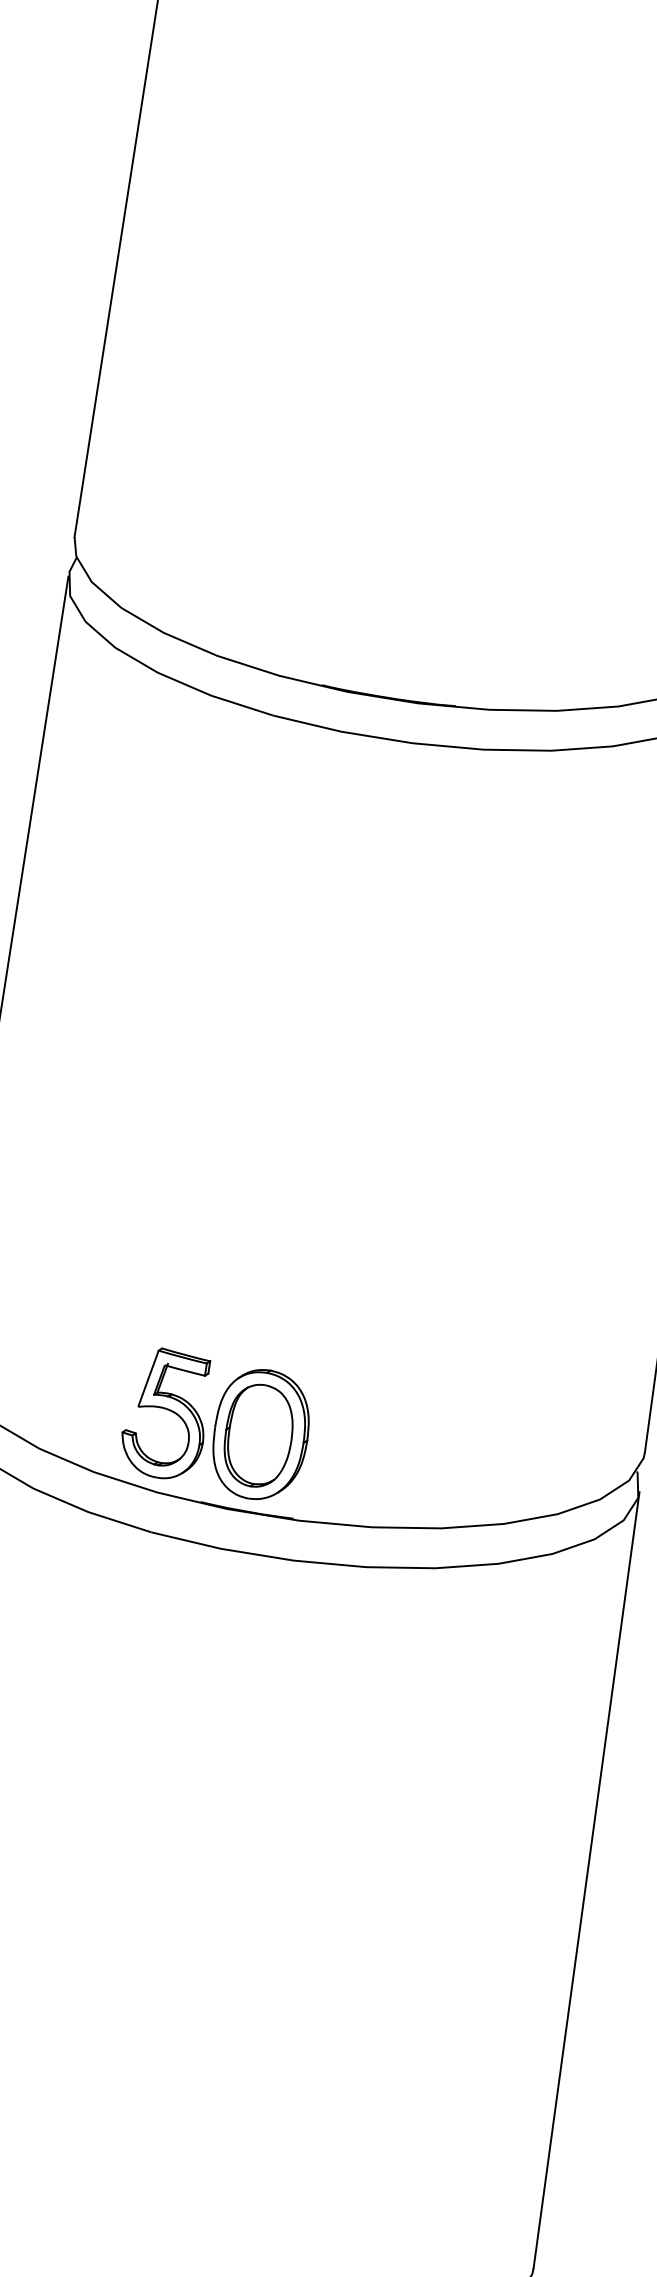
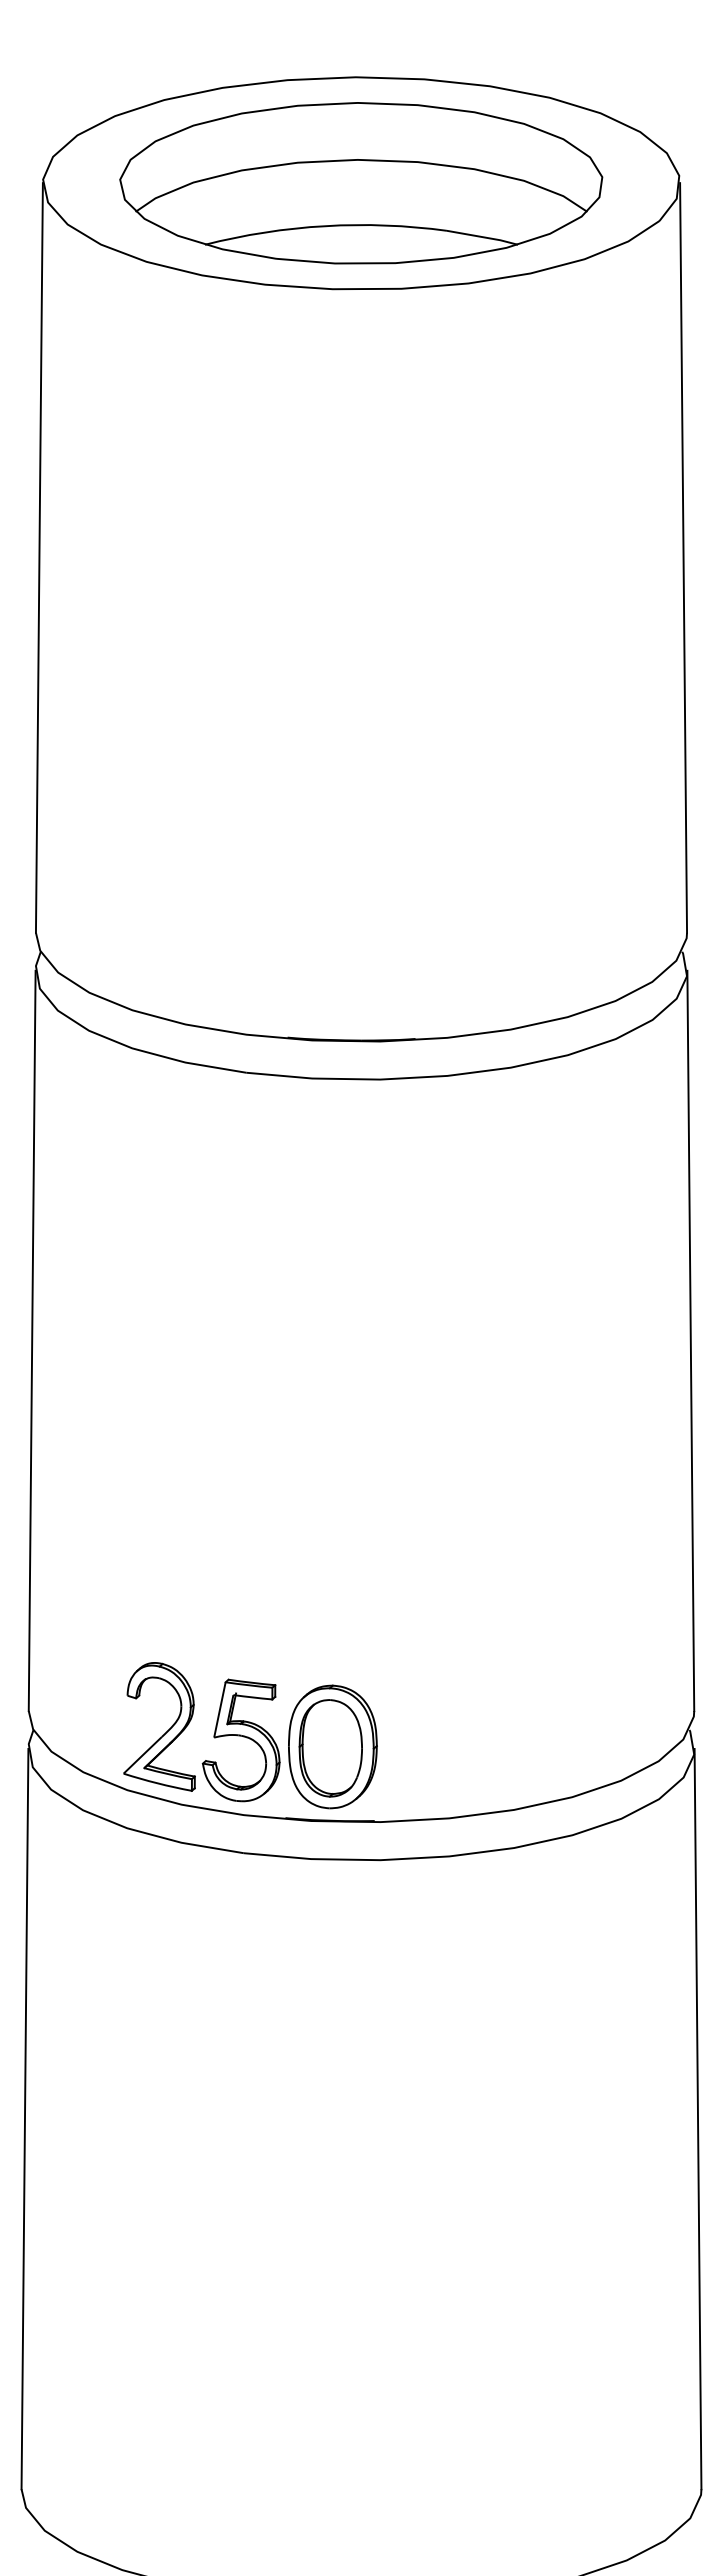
part: (88, 1394) -> (165, 1732), added

